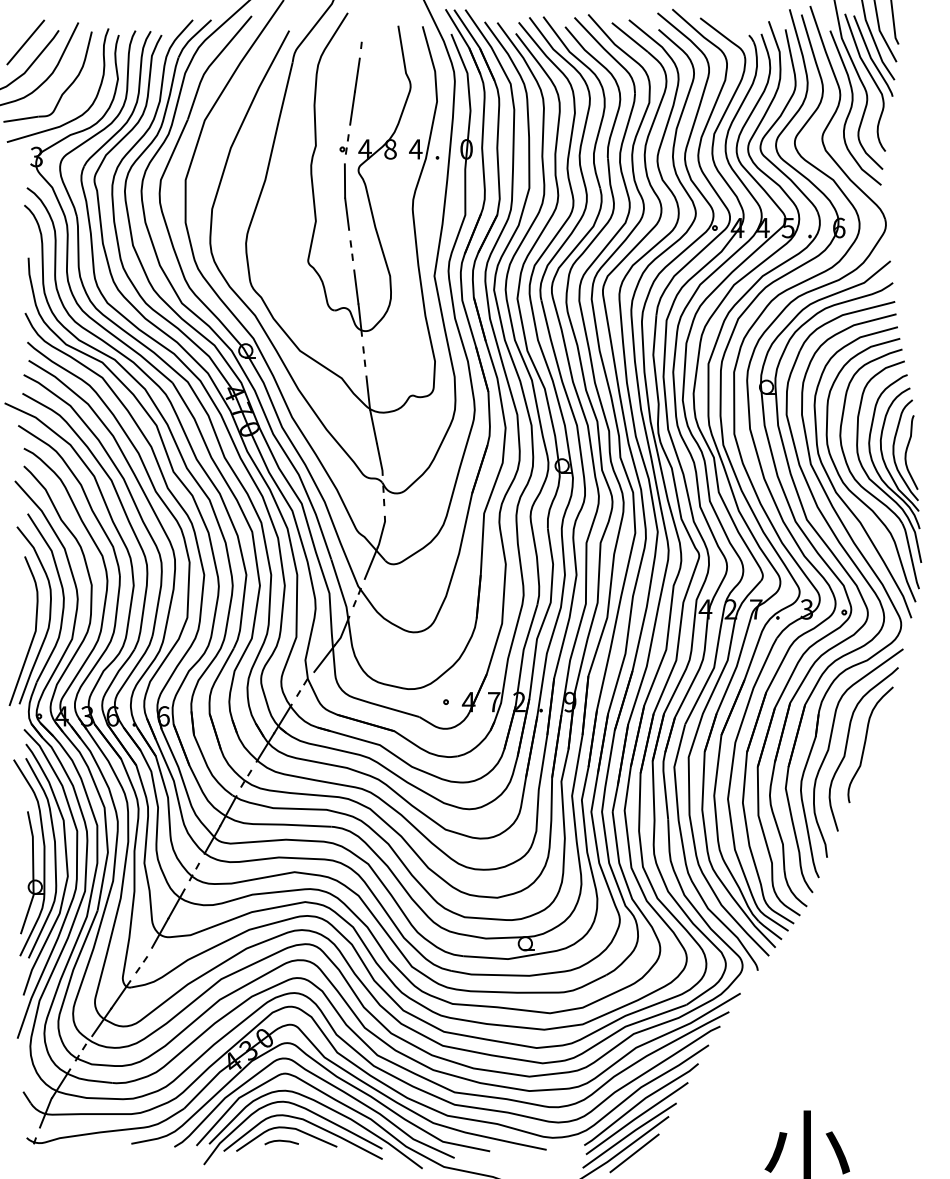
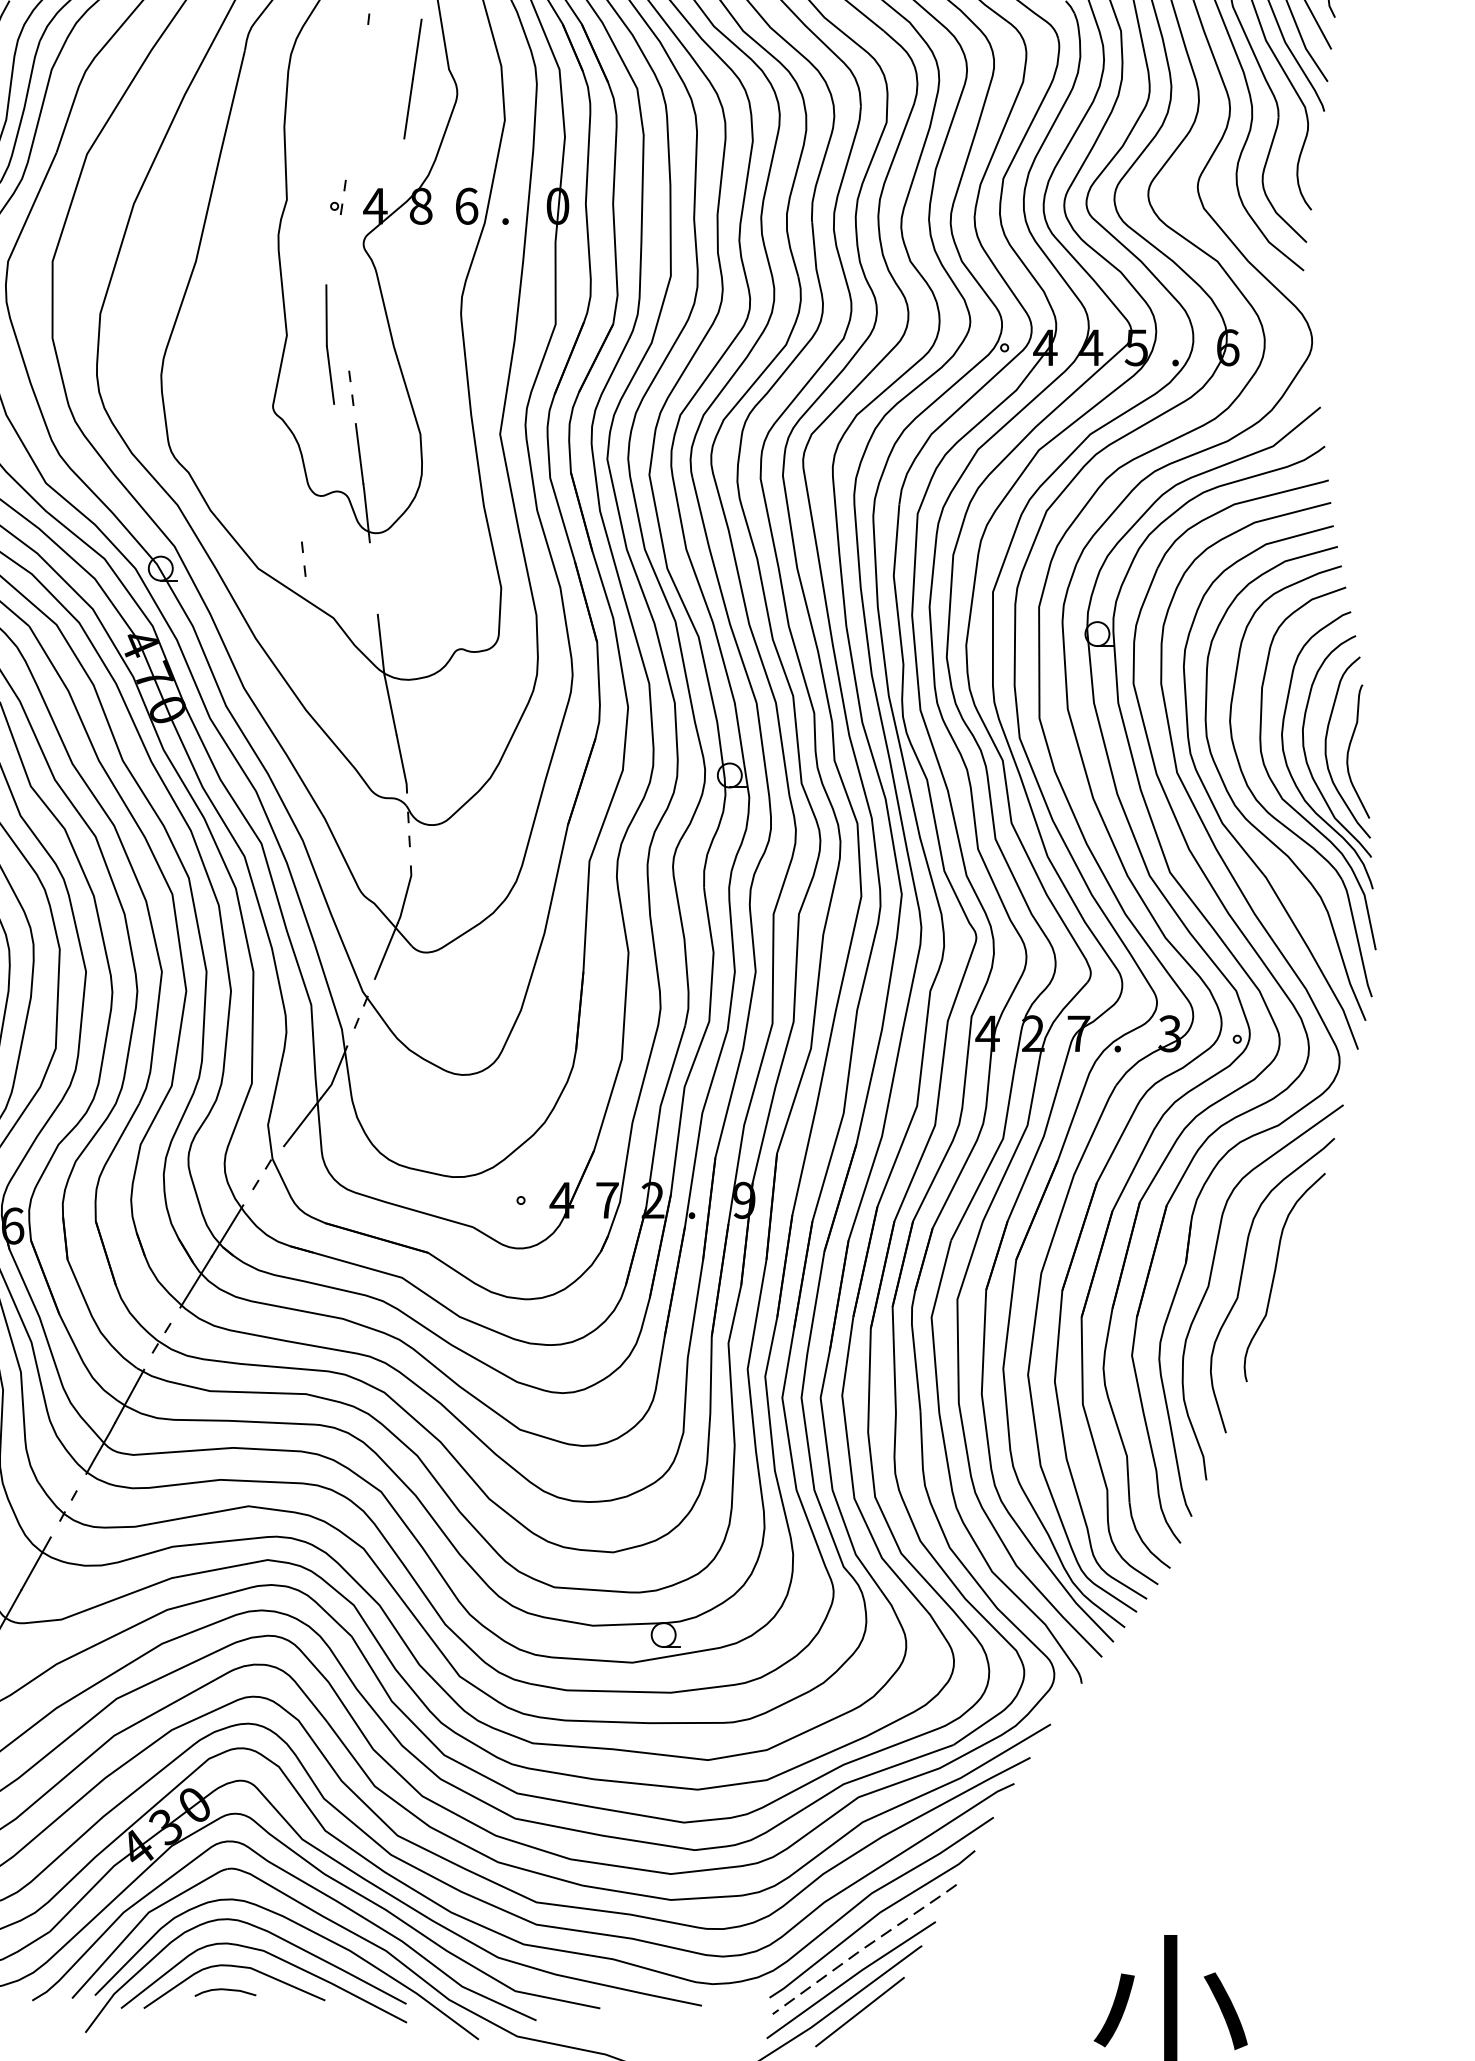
line: (354, 91) -> (412, 78), moved
text: (415, 149) -> (466, 206), 4 -> 6
part: (346, 196) -> (329, 343), moved
part: (364, 356) -> (304, 559), moved
line: (636, 1118) -> (863, 1949), solid -> dashed

